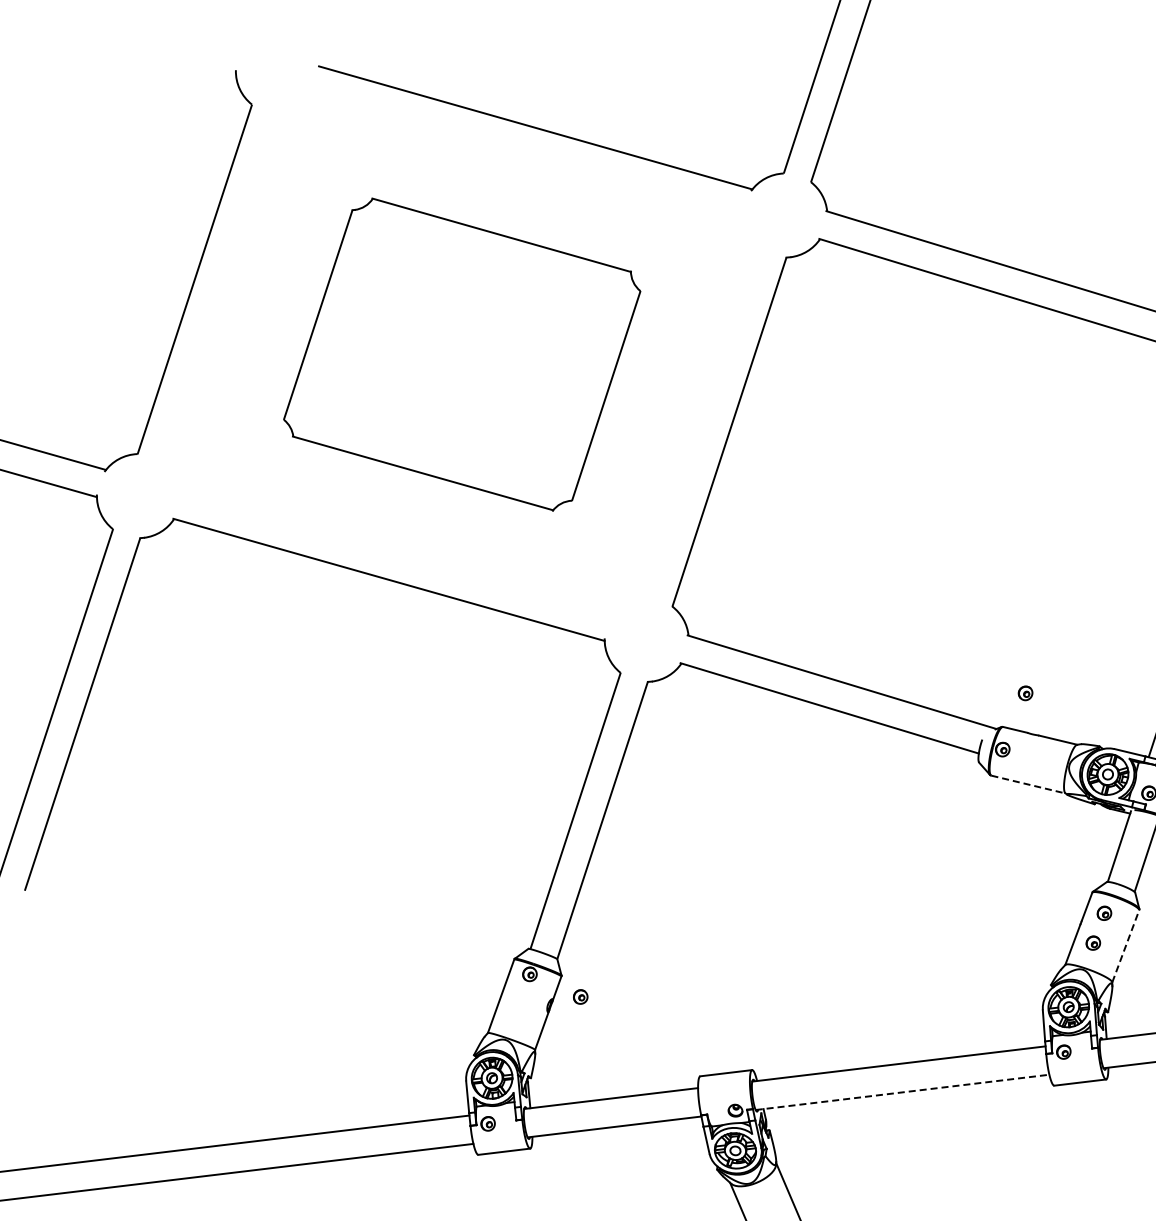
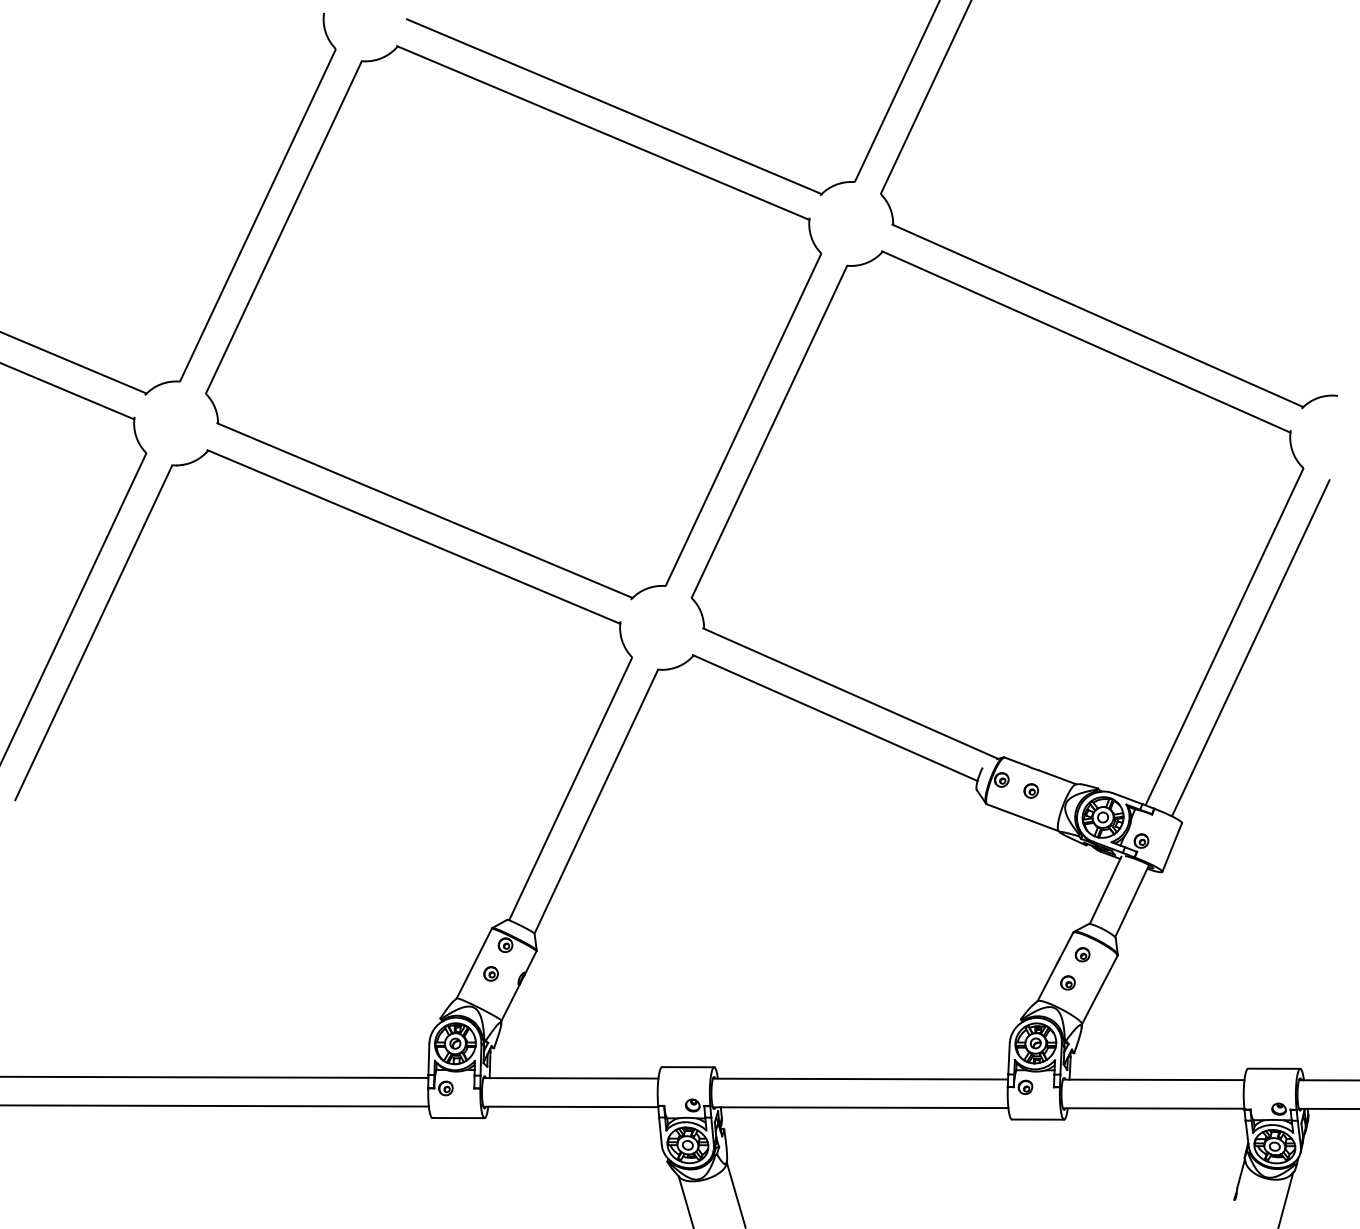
part: (461, 354) -> (513, 322), size x1.67
part: (1025, 692) -> (1031, 790), moved
line: (1028, 784) -> (1023, 817), dashed -> solid
line: (1125, 945) -> (1099, 989), dashed -> solid
part: (580, 996) -> (490, 973), moved
line: (902, 1092) -> (860, 1107), dashed -> solid

